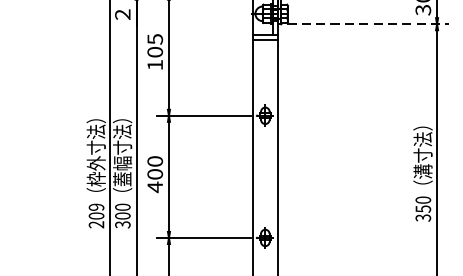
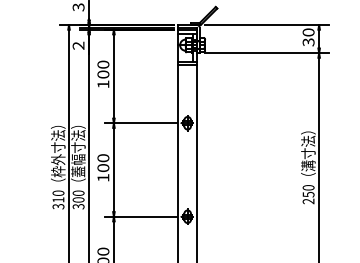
line: (368, 24) -> (266, 53), dashed -> solid
text: (155, 39) -> (103, 64), 105 -> 100
text: (155, 186) -> (103, 177), 400 -> 100
text: (96, 215) -> (58, 199), 209 -> 310
text: (423, 218) -> (308, 201), 350 -> 250

